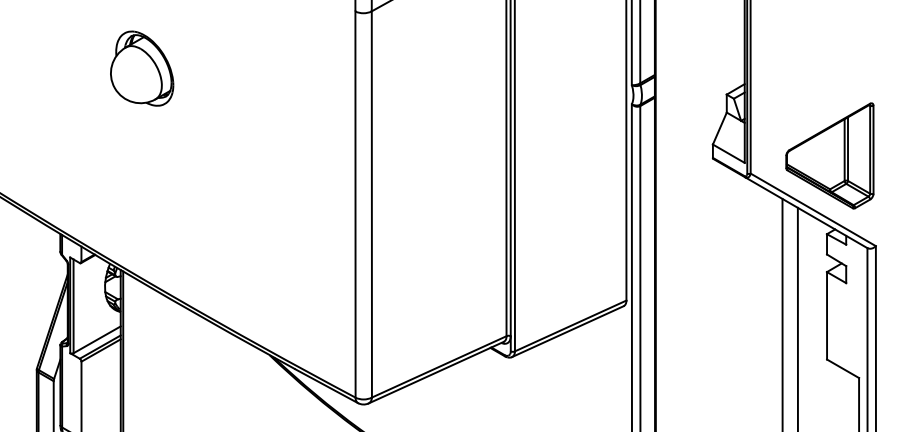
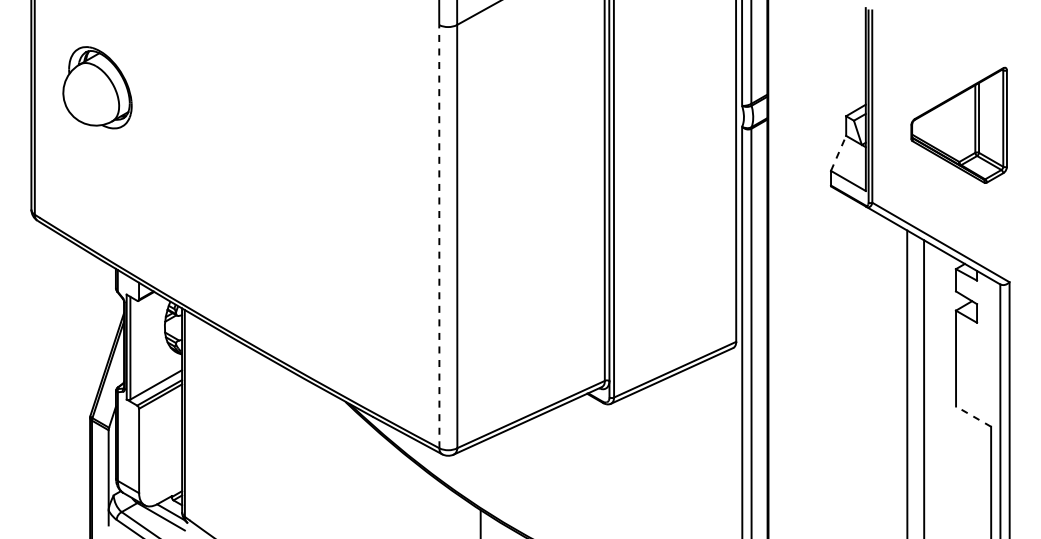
part: (142, 68) -> (97, 87), moved
line: (719, 127) -> (838, 152), solid -> dashed
part: (829, 155) -> (958, 124), moved
line: (355, 204) -> (439, 236), solid -> dashed
line: (842, 368) -> (973, 416), solid -> dashed

